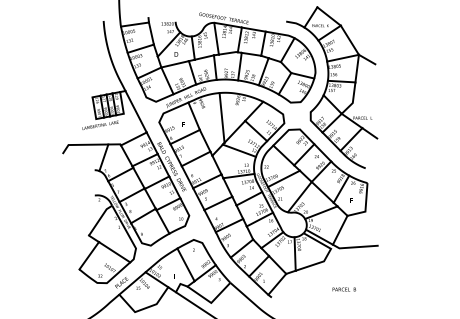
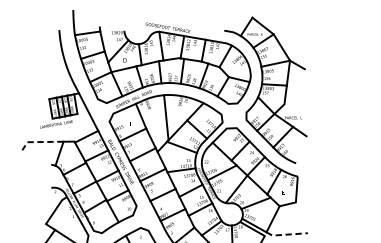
line: (82, 144) -> (40, 141), solid -> dashed
line: (355, 247) -> (286, 234), solid -> dashed

